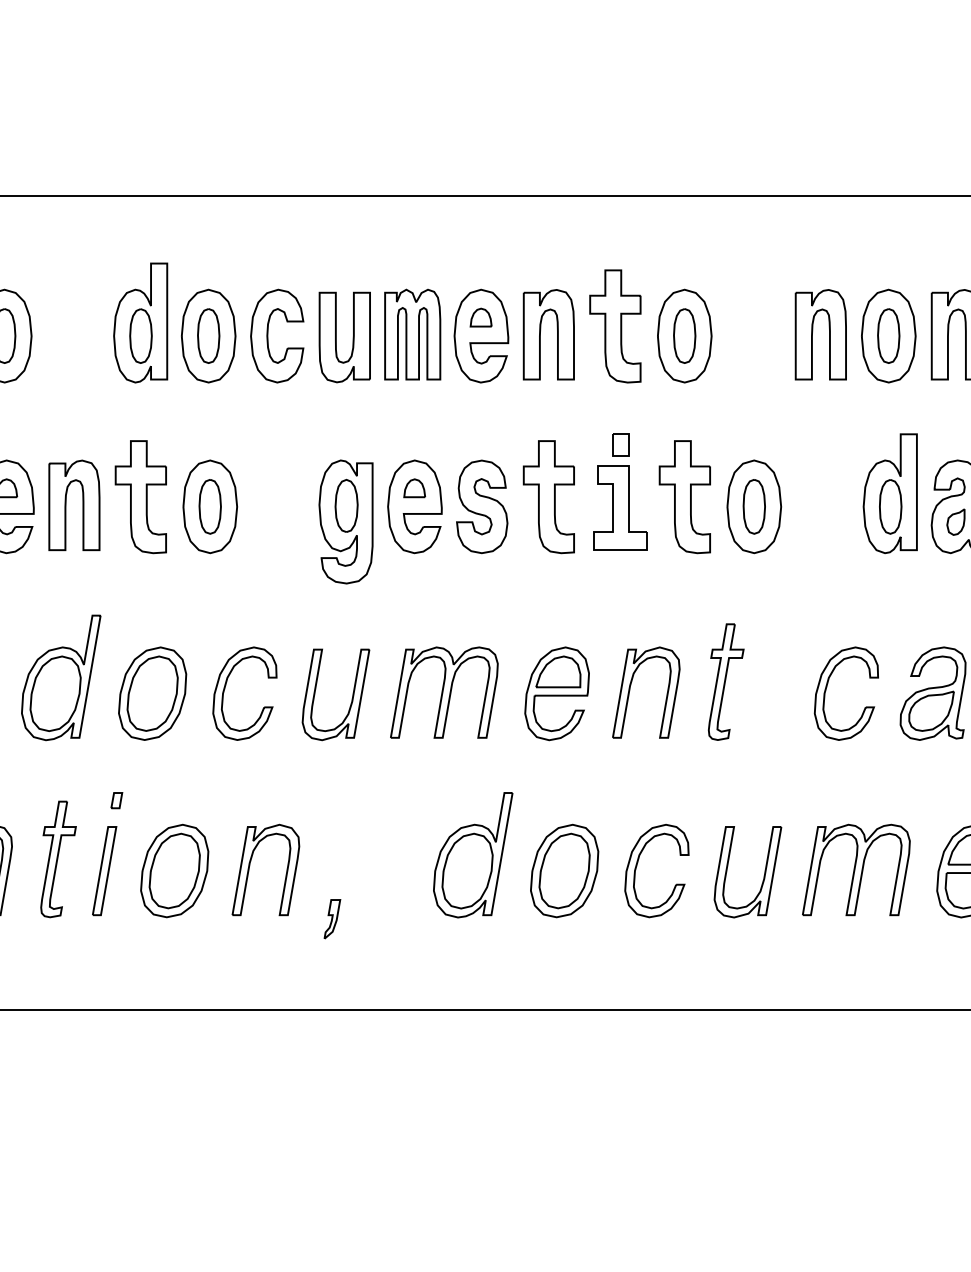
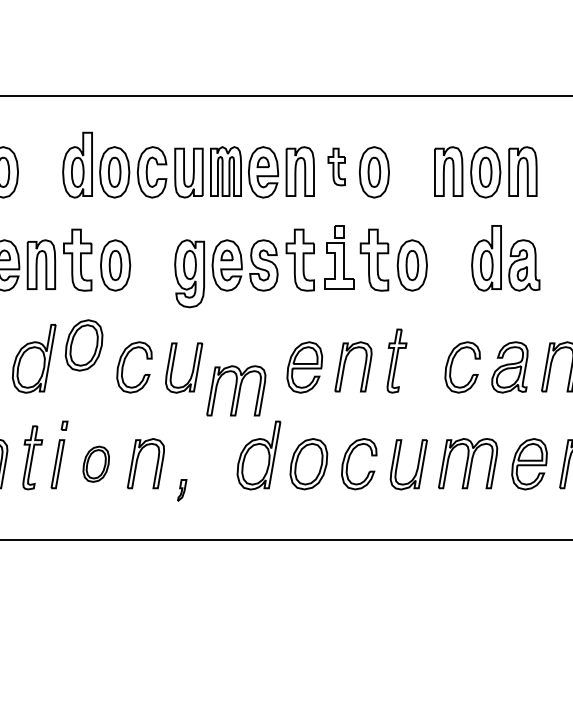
part: (615, 325) -> (336, 166), size x0.6
part: (444, 691) -> (236, 390), moved
part: (151, 693) -> (83, 345), moved
part: (175, 871) -> (96, 464), size x0.7

